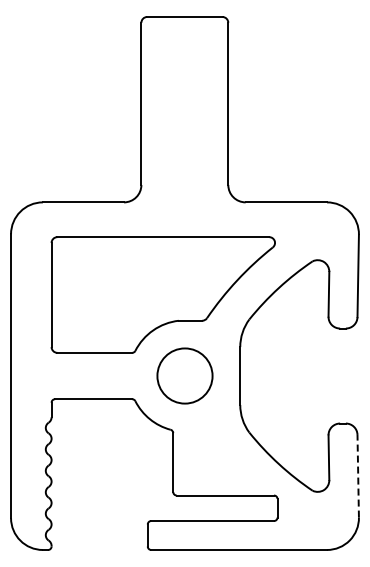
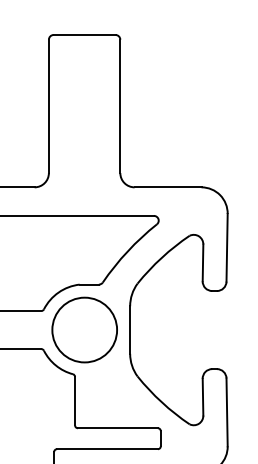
circle: (184, 375) -> (84, 329), size x1.43
line: (358, 475) -> (227, 411), dashed -> solid

